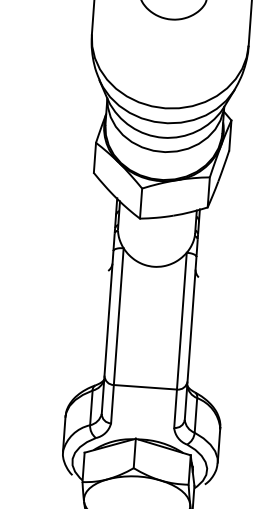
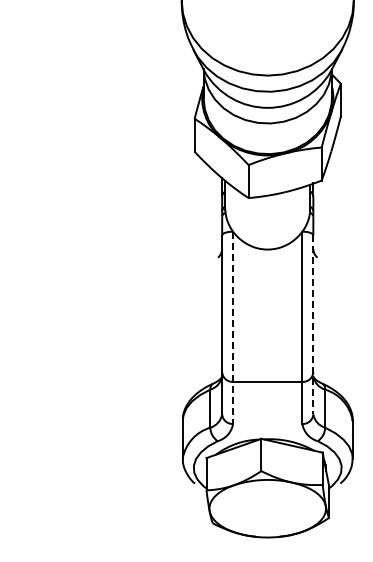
line: (117, 336) -> (233, 328), solid -> dashed
line: (190, 338) -> (313, 324), solid -> dashed

